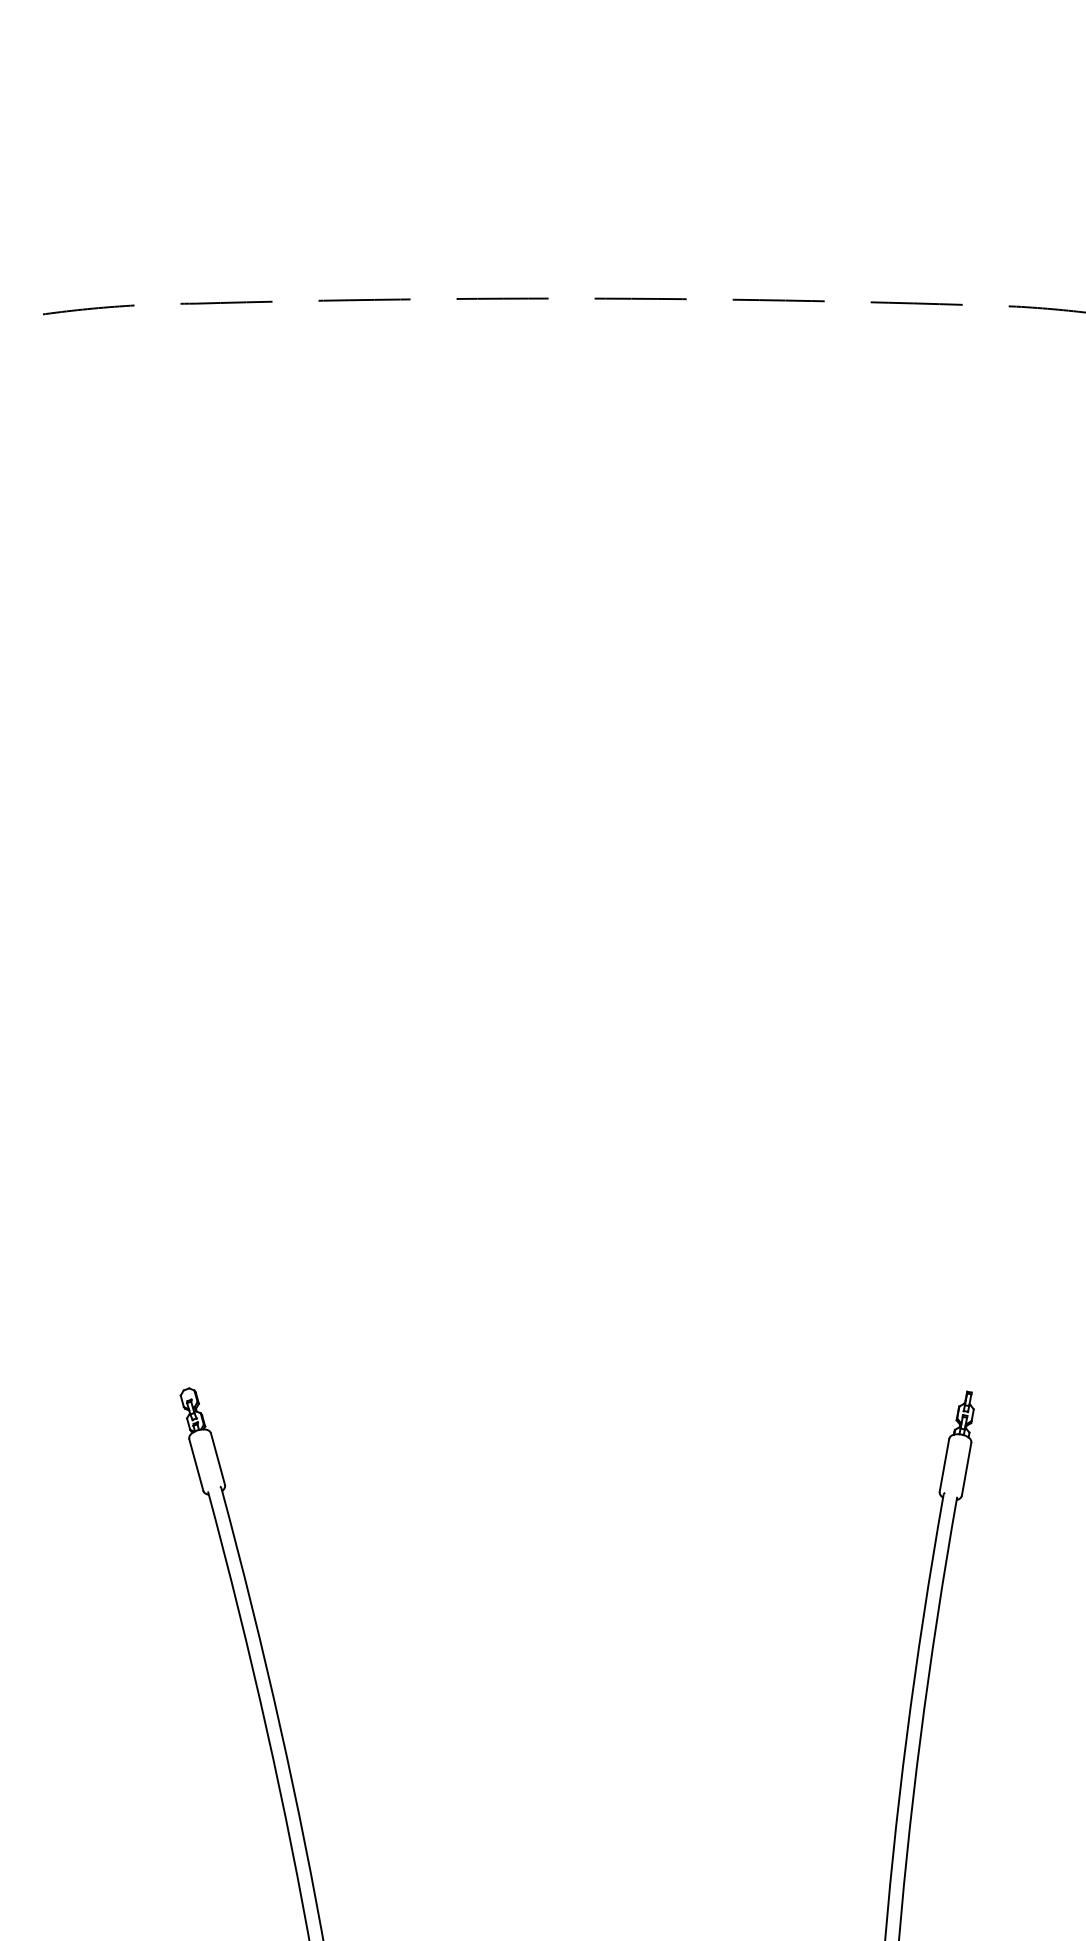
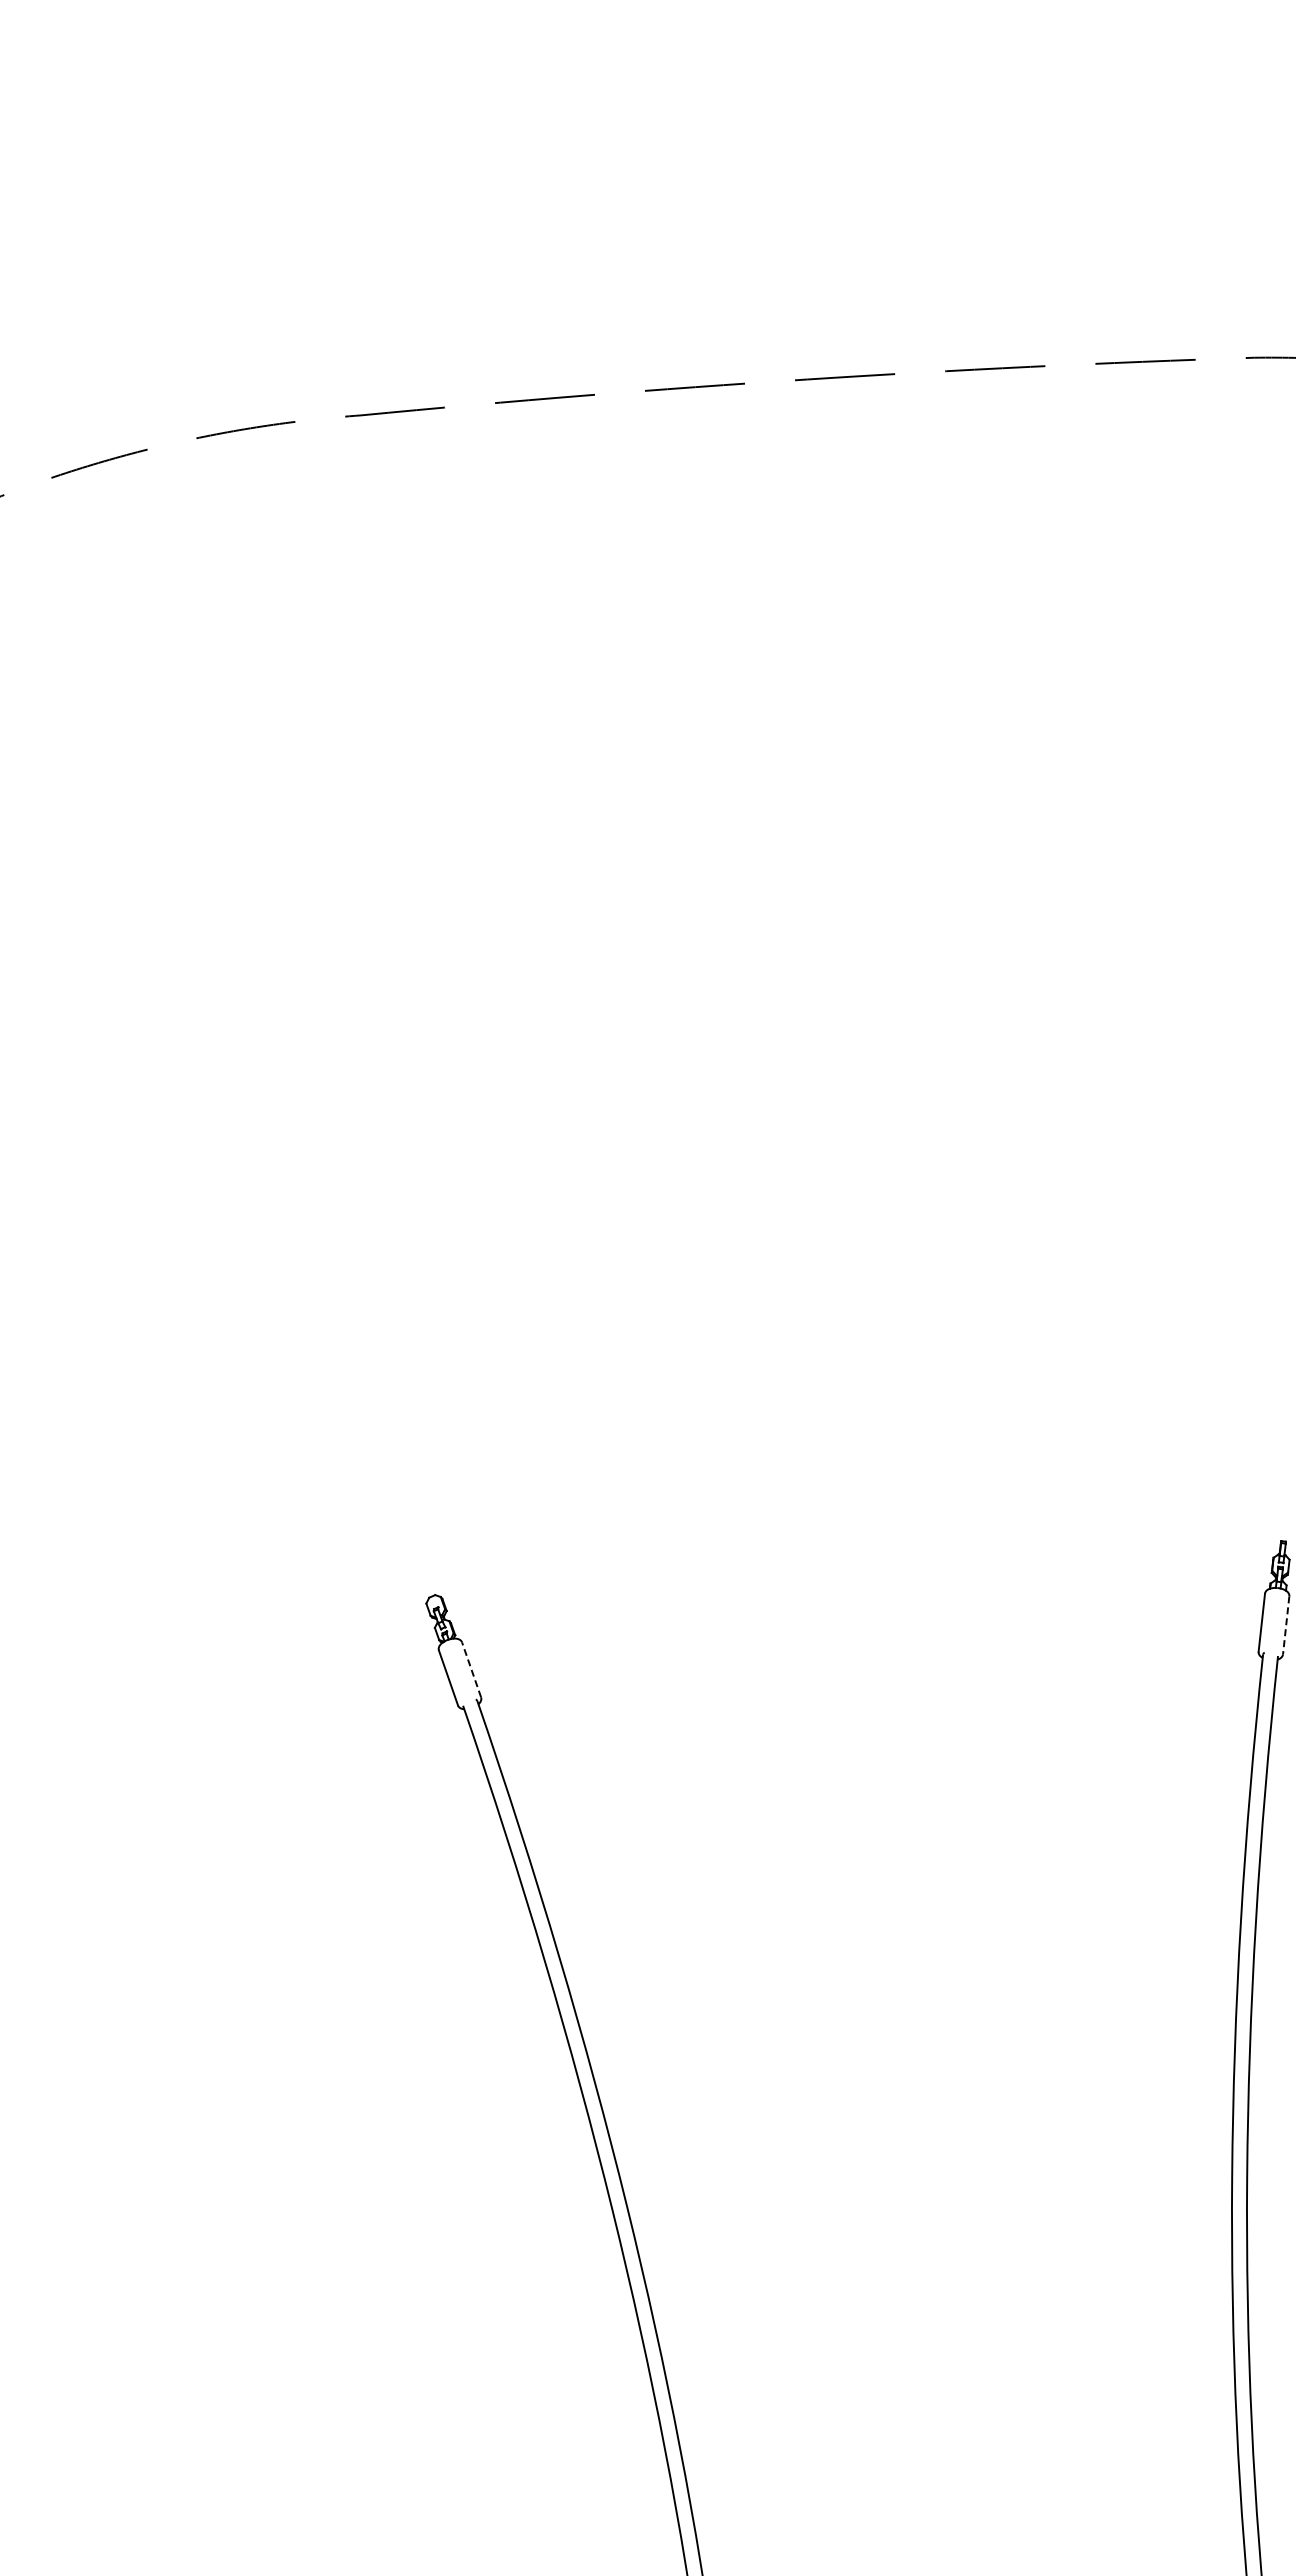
line: (217, 1458) -> (471, 1669), solid -> dashed
line: (966, 1469) -> (1286, 1625), solid -> dashed

